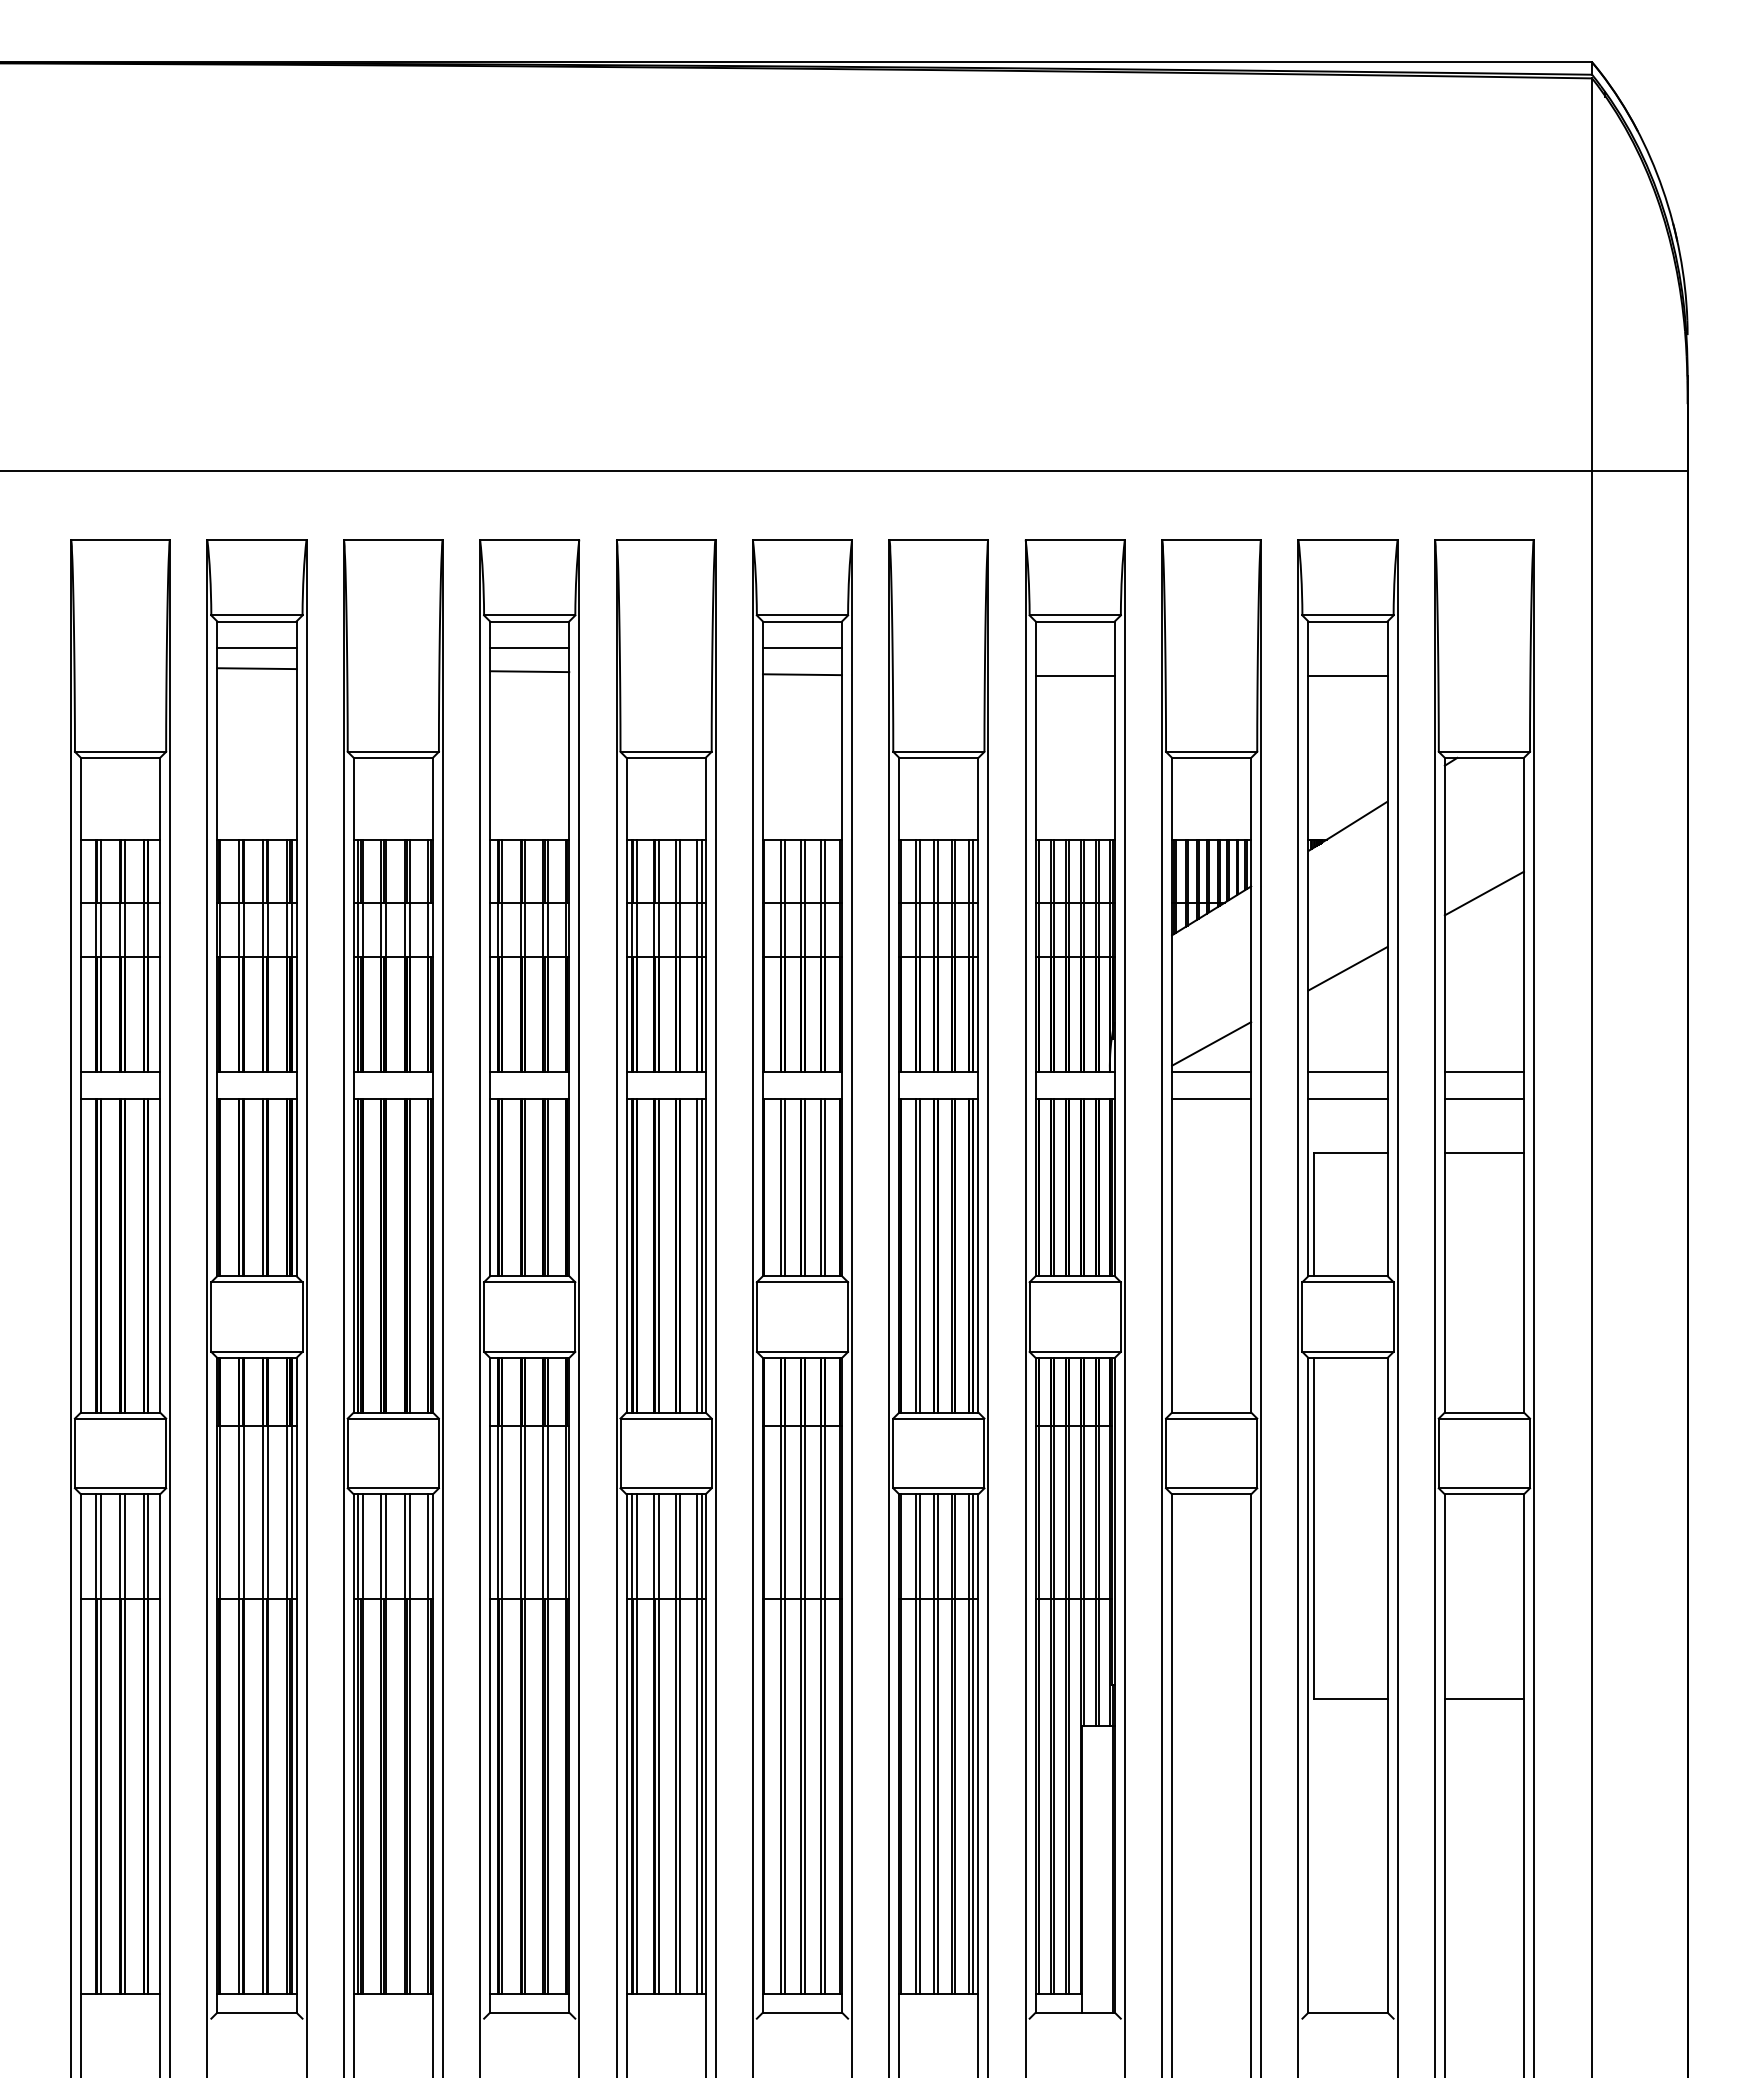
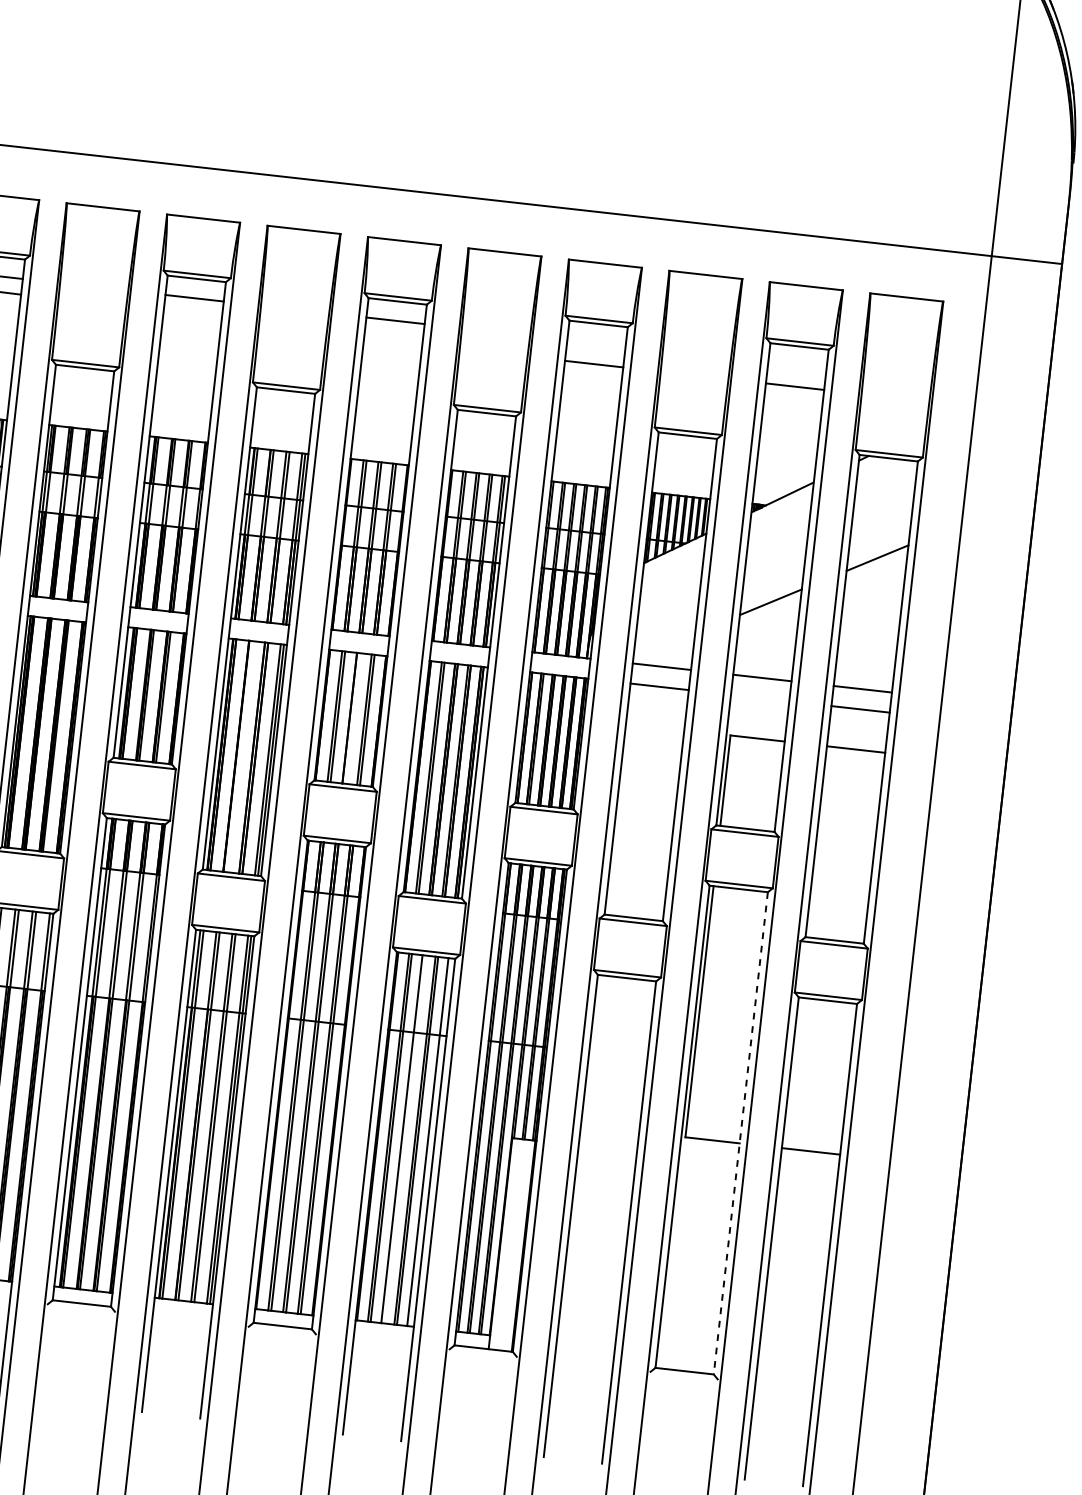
line: (529, 671) -> (192, 315), removed
line: (802, 674) -> (393, 340), removed
line: (1211, 1043) -> (664, 646), removed
line: (1347, 1098) -> (759, 697), removed
line: (804, 1187) -> (352, 718), removed
line: (658, 1255) -> (239, 756), removed
line: (1387, 1685) -> (740, 1133), solid -> dashed
line: (937, 1743) -> (404, 1139), removed
line: (972, 1743) -> (430, 1141), removed

